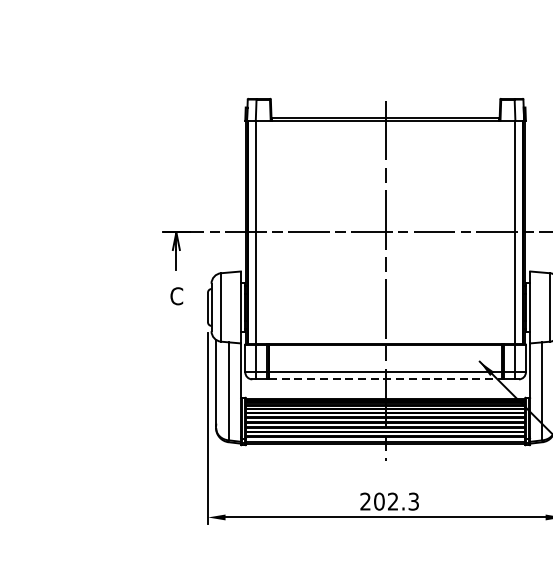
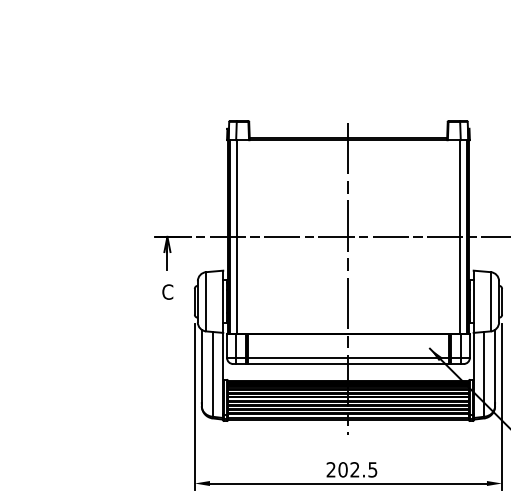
line: (385, 379) -> (348, 364), dashed -> solid
text: (413, 501) -> (372, 469), 202.3 -> 202.5

